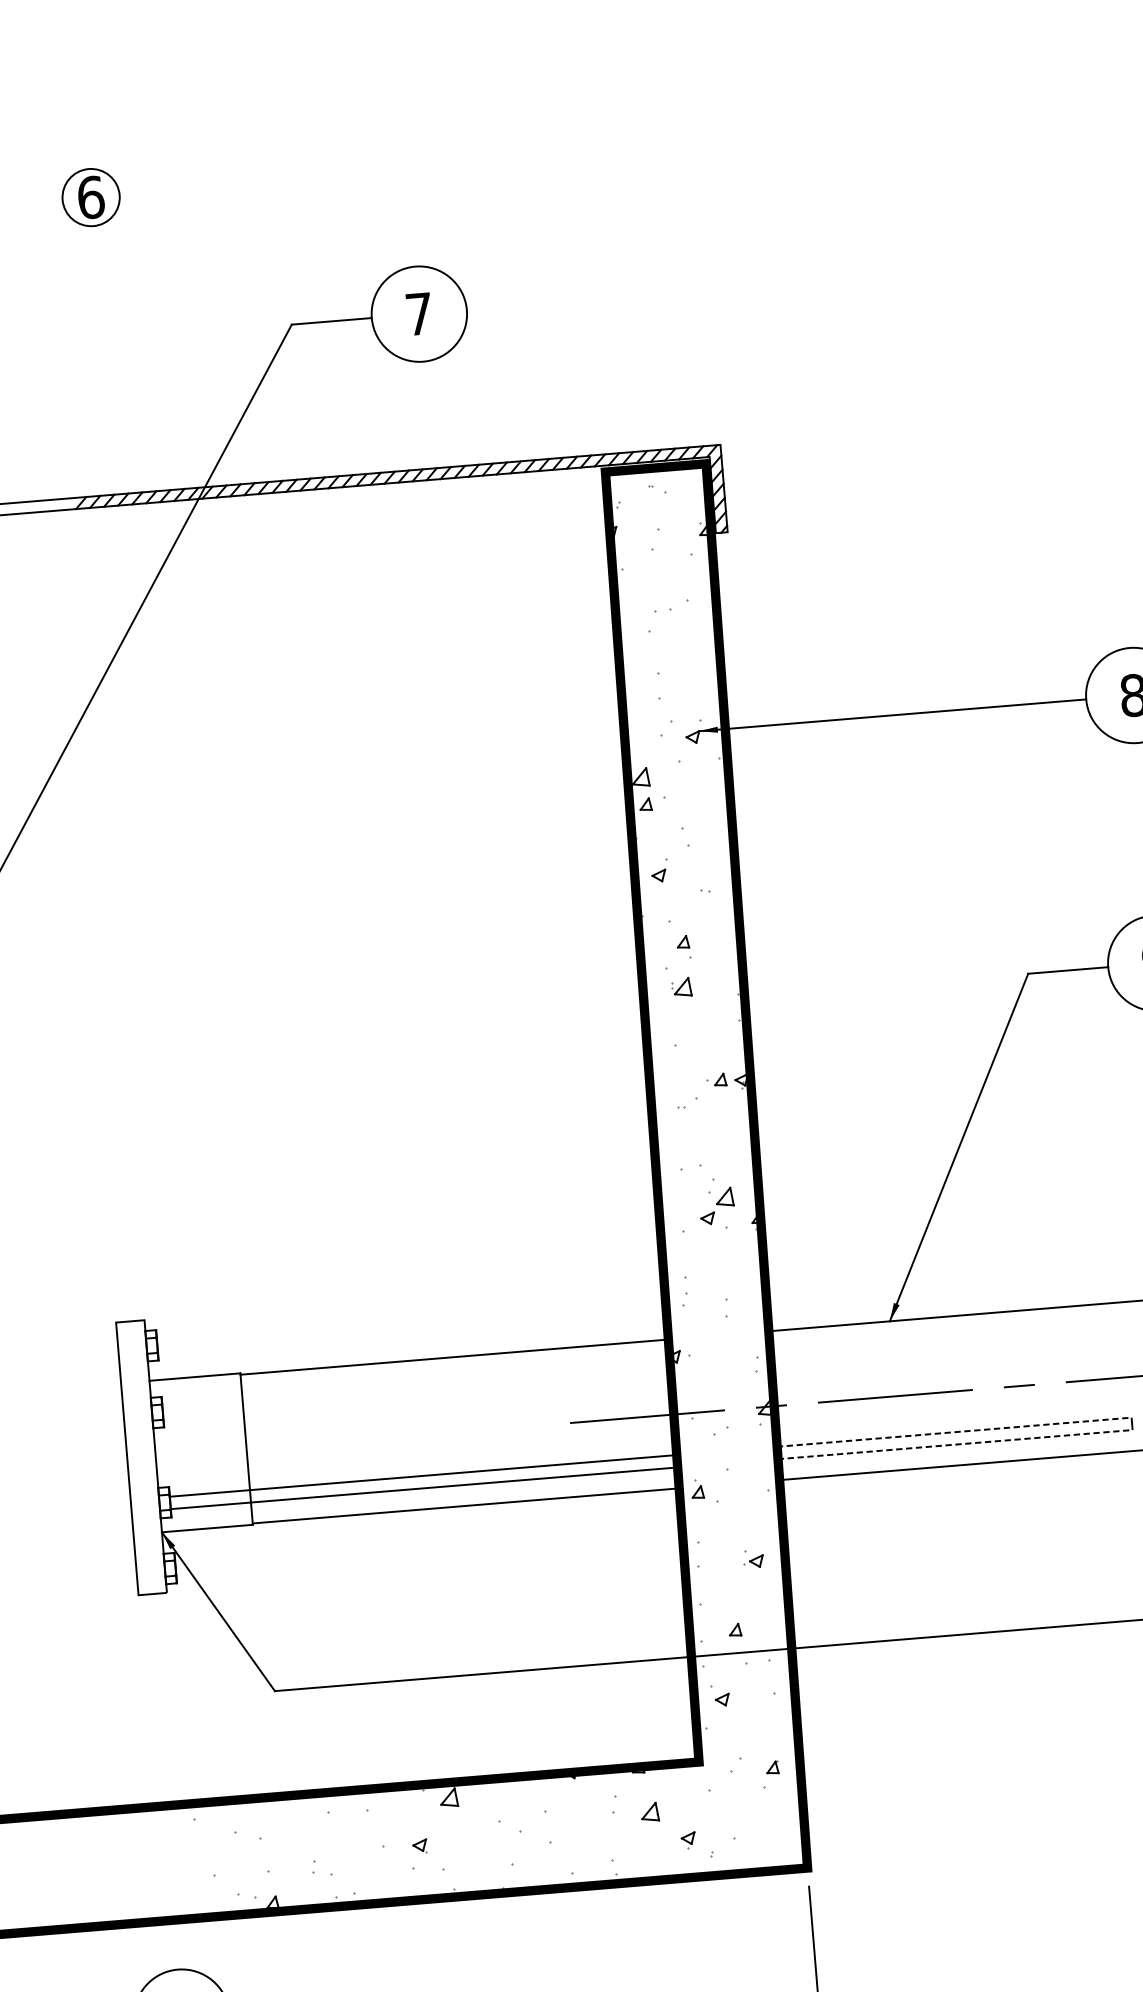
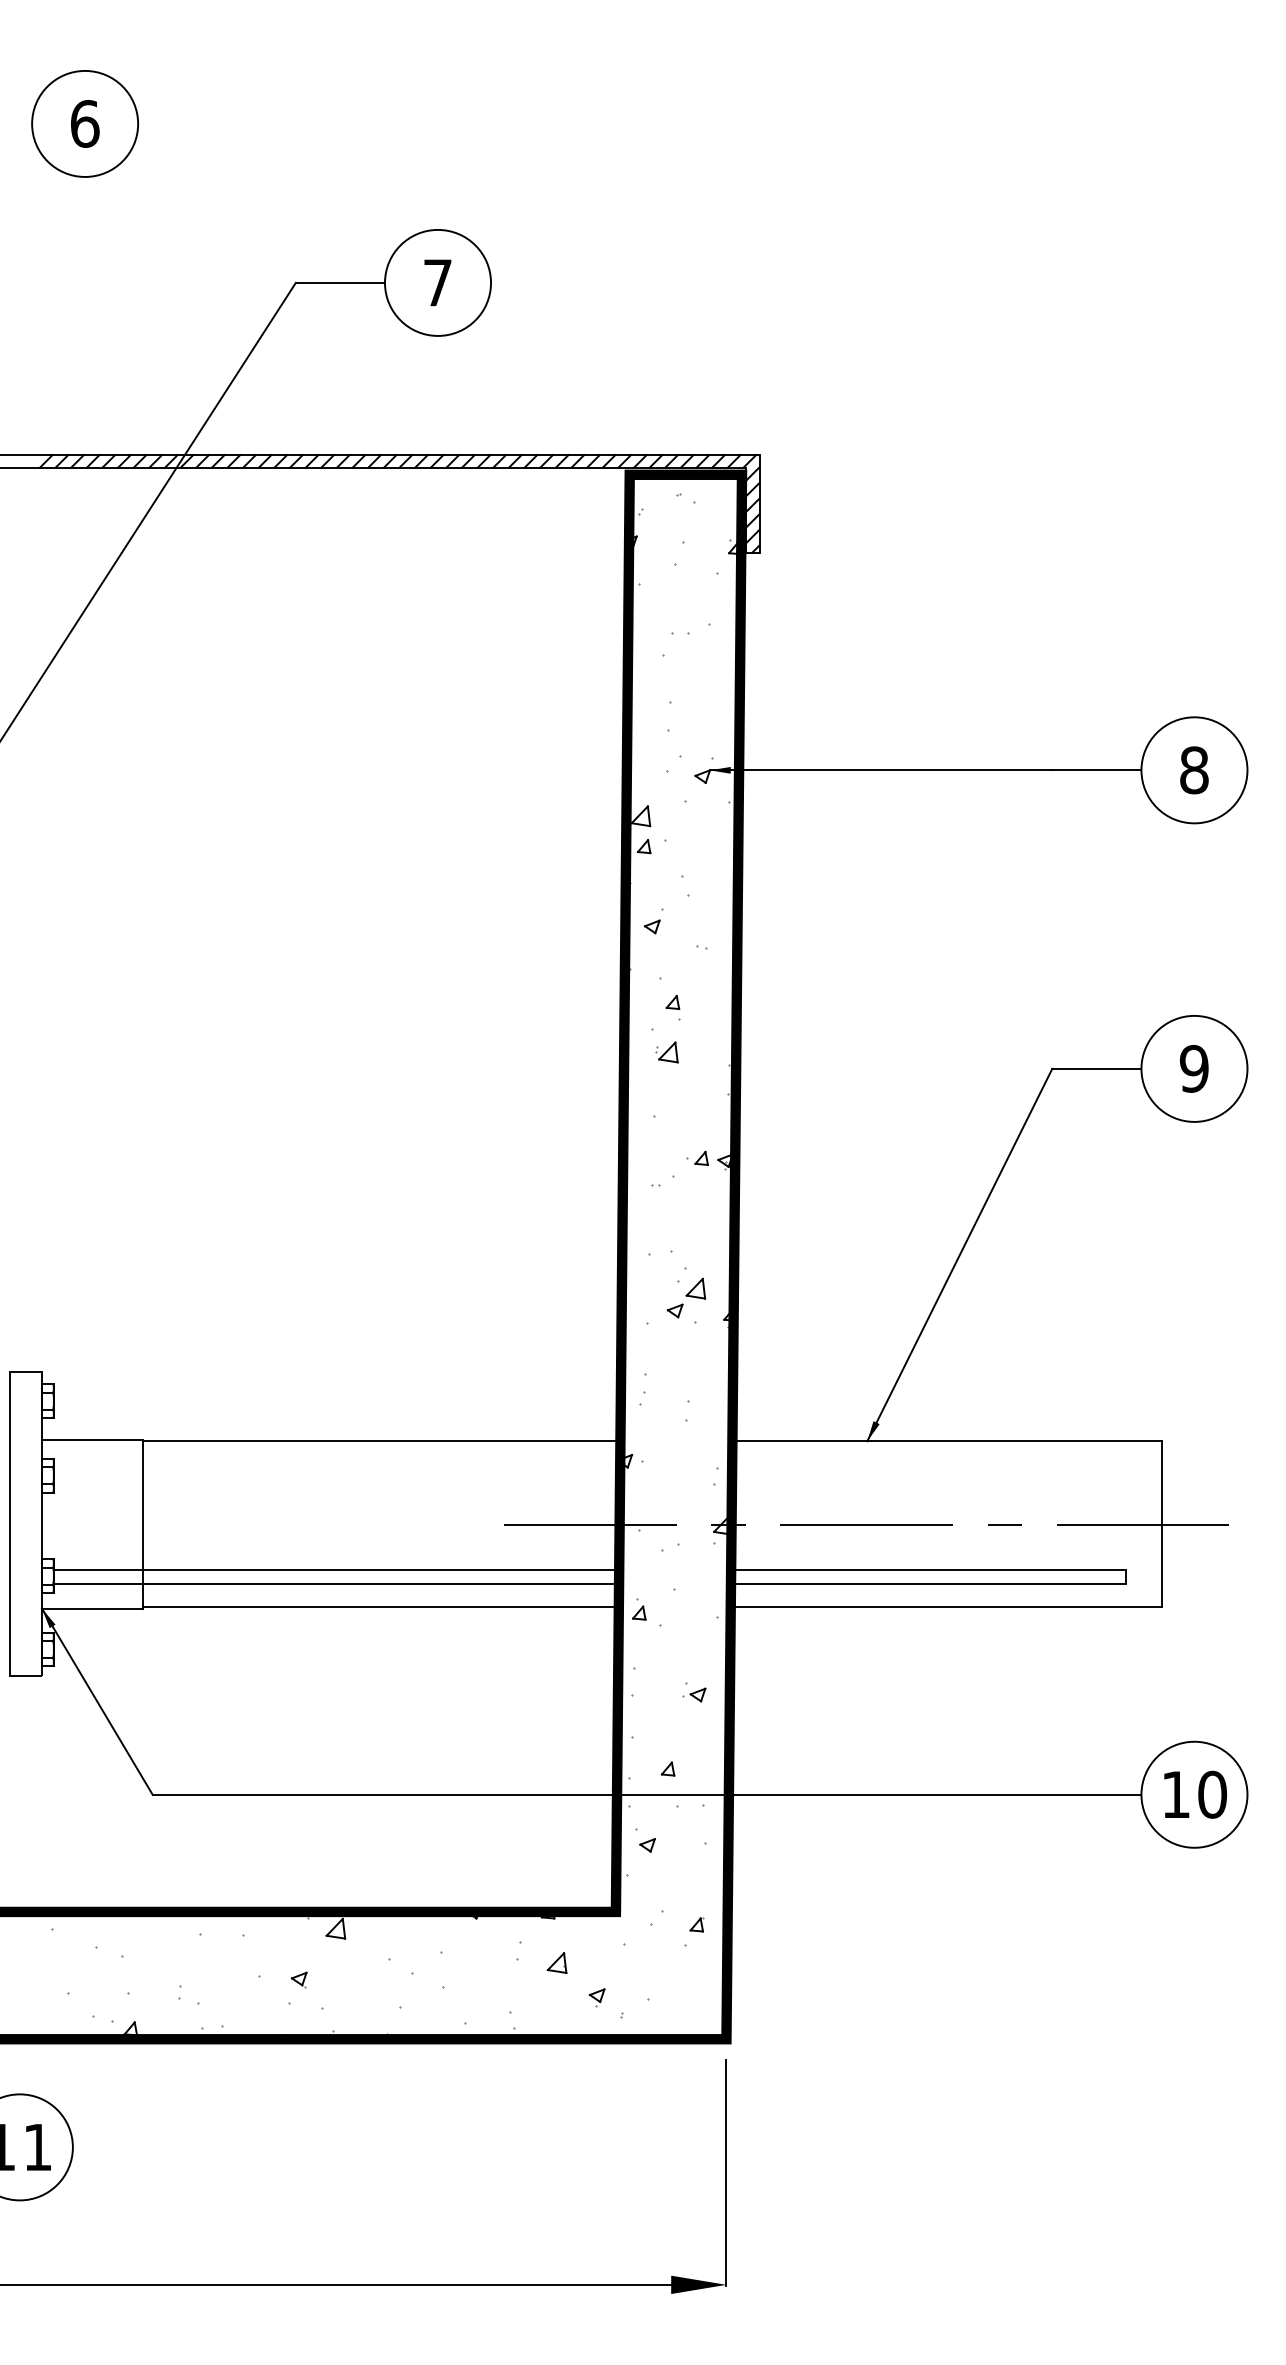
circle: (91, 197) -> (85, 123), size x1.67
line: (954, 1431) -> (928, 1569), dashed -> solid
line: (955, 1444) -> (928, 1583), dashed -> solid

